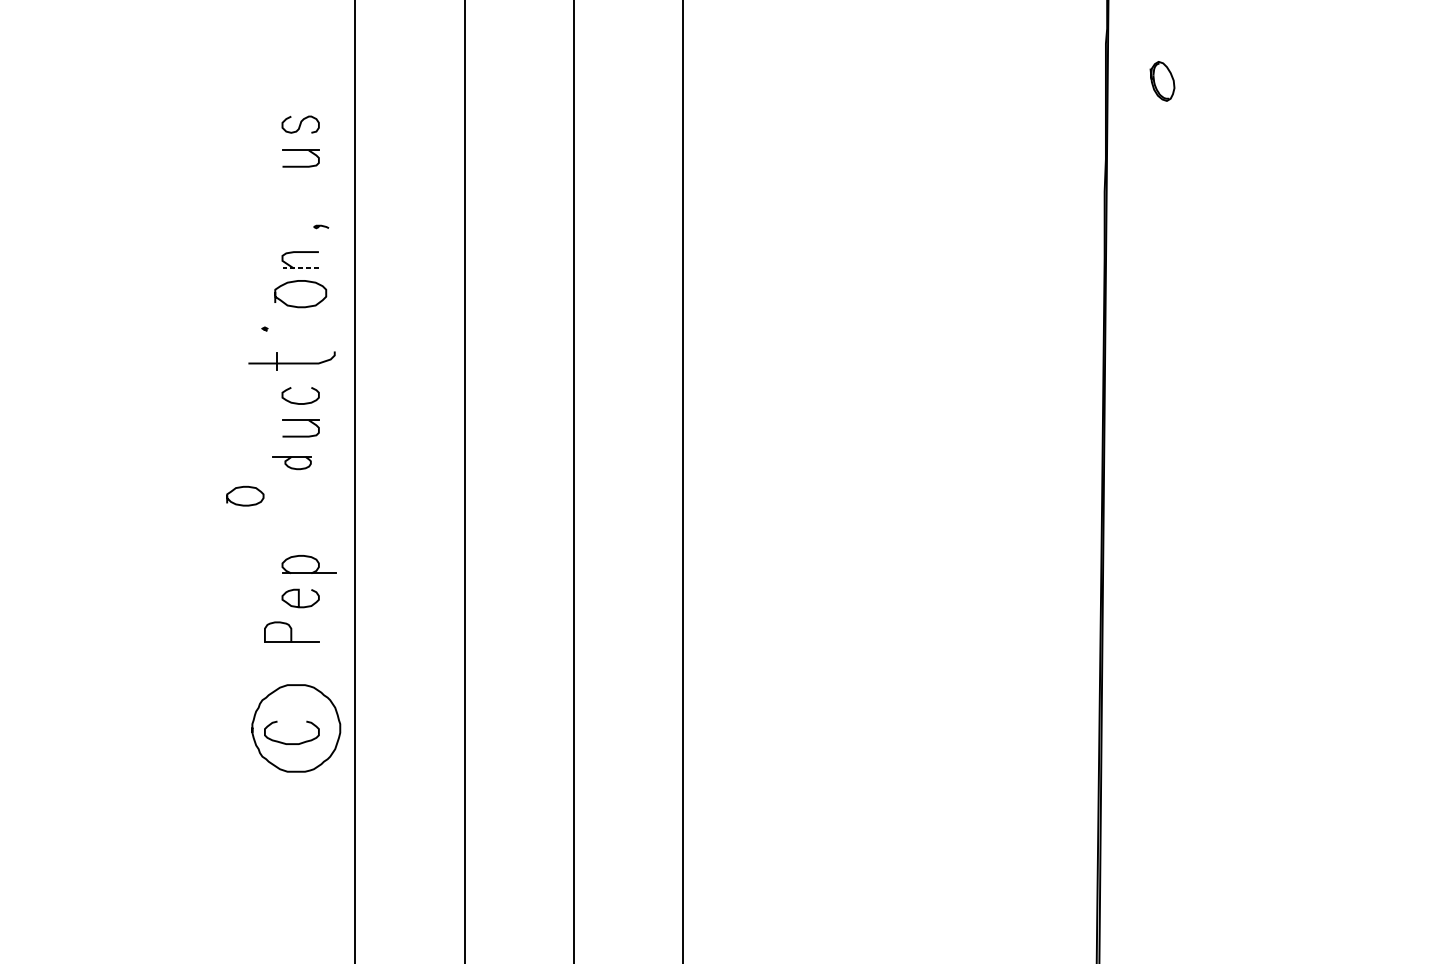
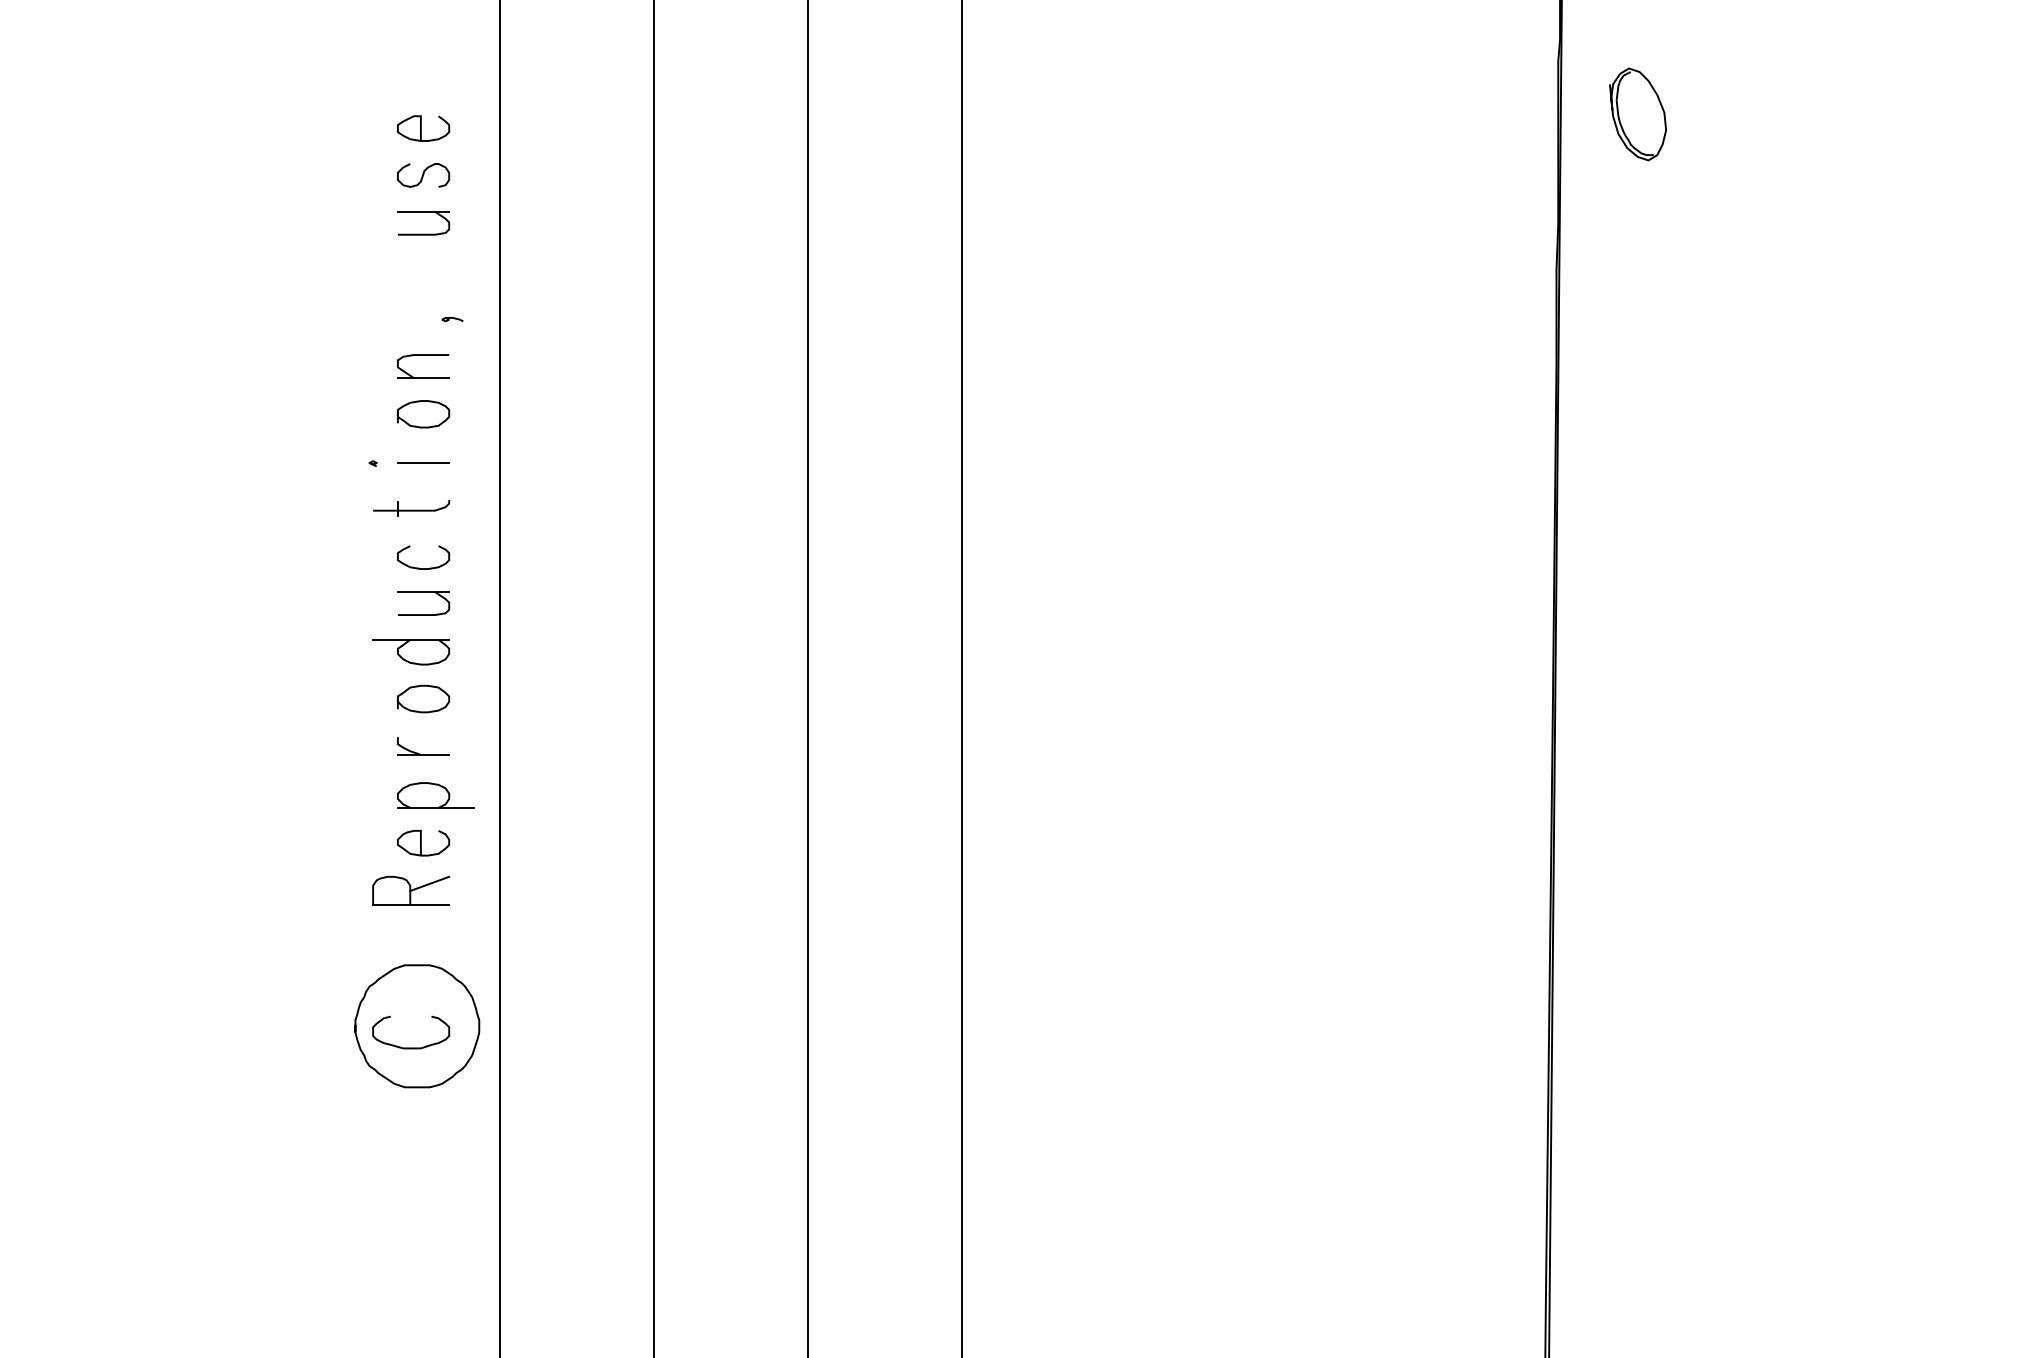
part: (1162, 81) -> (1637, 114), size x1.67
curve: (299, 91) -> (421, 128), added
line: (300, 268) -> (423, 378), dashed -> solid
part: (300, 294) -> (423, 414), size x0.71
line: (300, 328) -> (423, 462), added
part: (292, 361) -> (411, 508), size x0.62
part: (292, 463) -> (411, 652), size x1.43
part: (245, 495) -> (423, 698), moved
part: (298, 534) -> (420, 753), added
line: (304, 627) -> (429, 883), added

